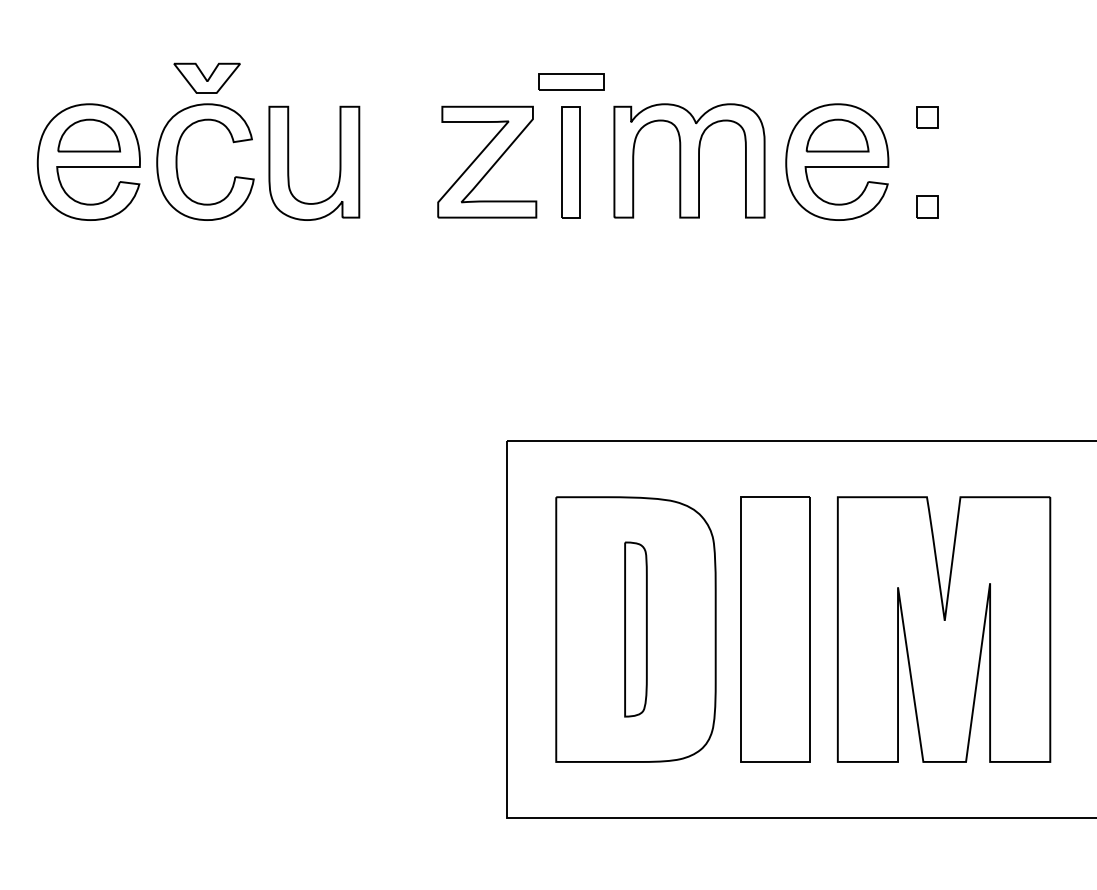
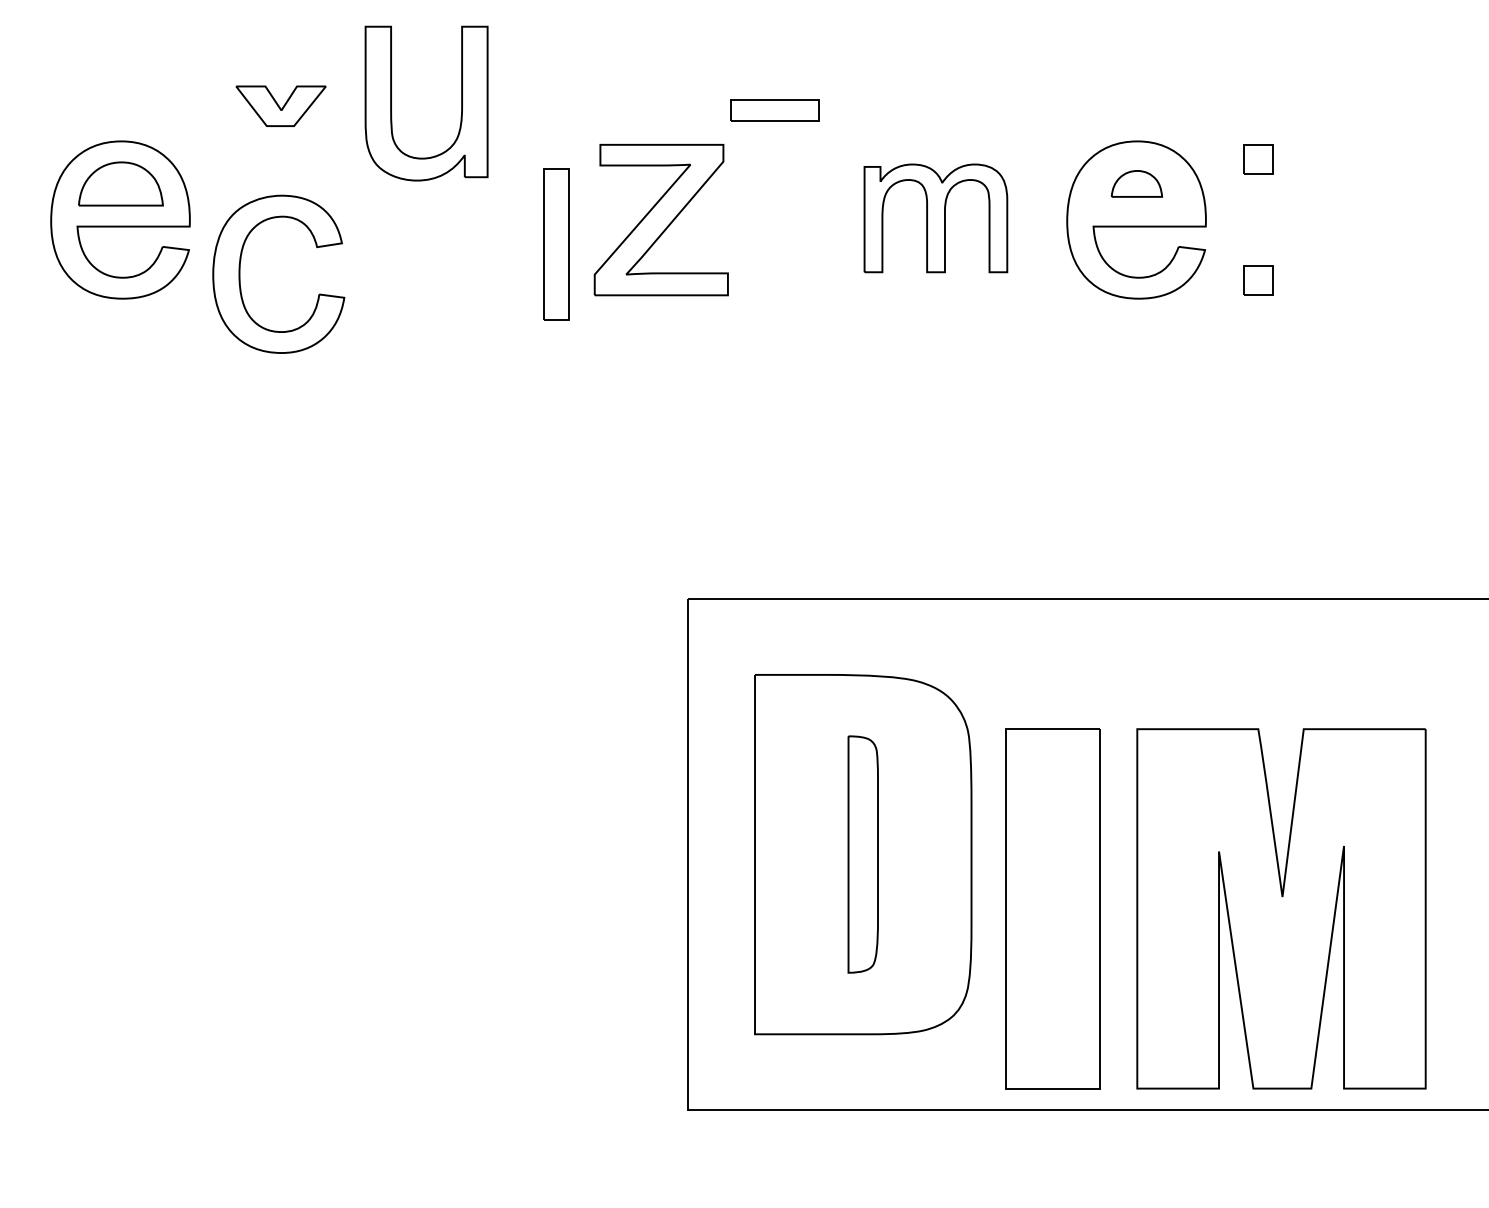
part: (837, 135) -> (1136, 183), size x0.6
part: (689, 160) -> (935, 217), size x0.7
part: (177, 161) -> (240, 273), moved
part: (289, 162) -> (392, 102), moved
part: (570, 162) -> (555, 244), moved
part: (775, 629) -> (1052, 908), moved
part: (944, 629) -> (1282, 908), moved

